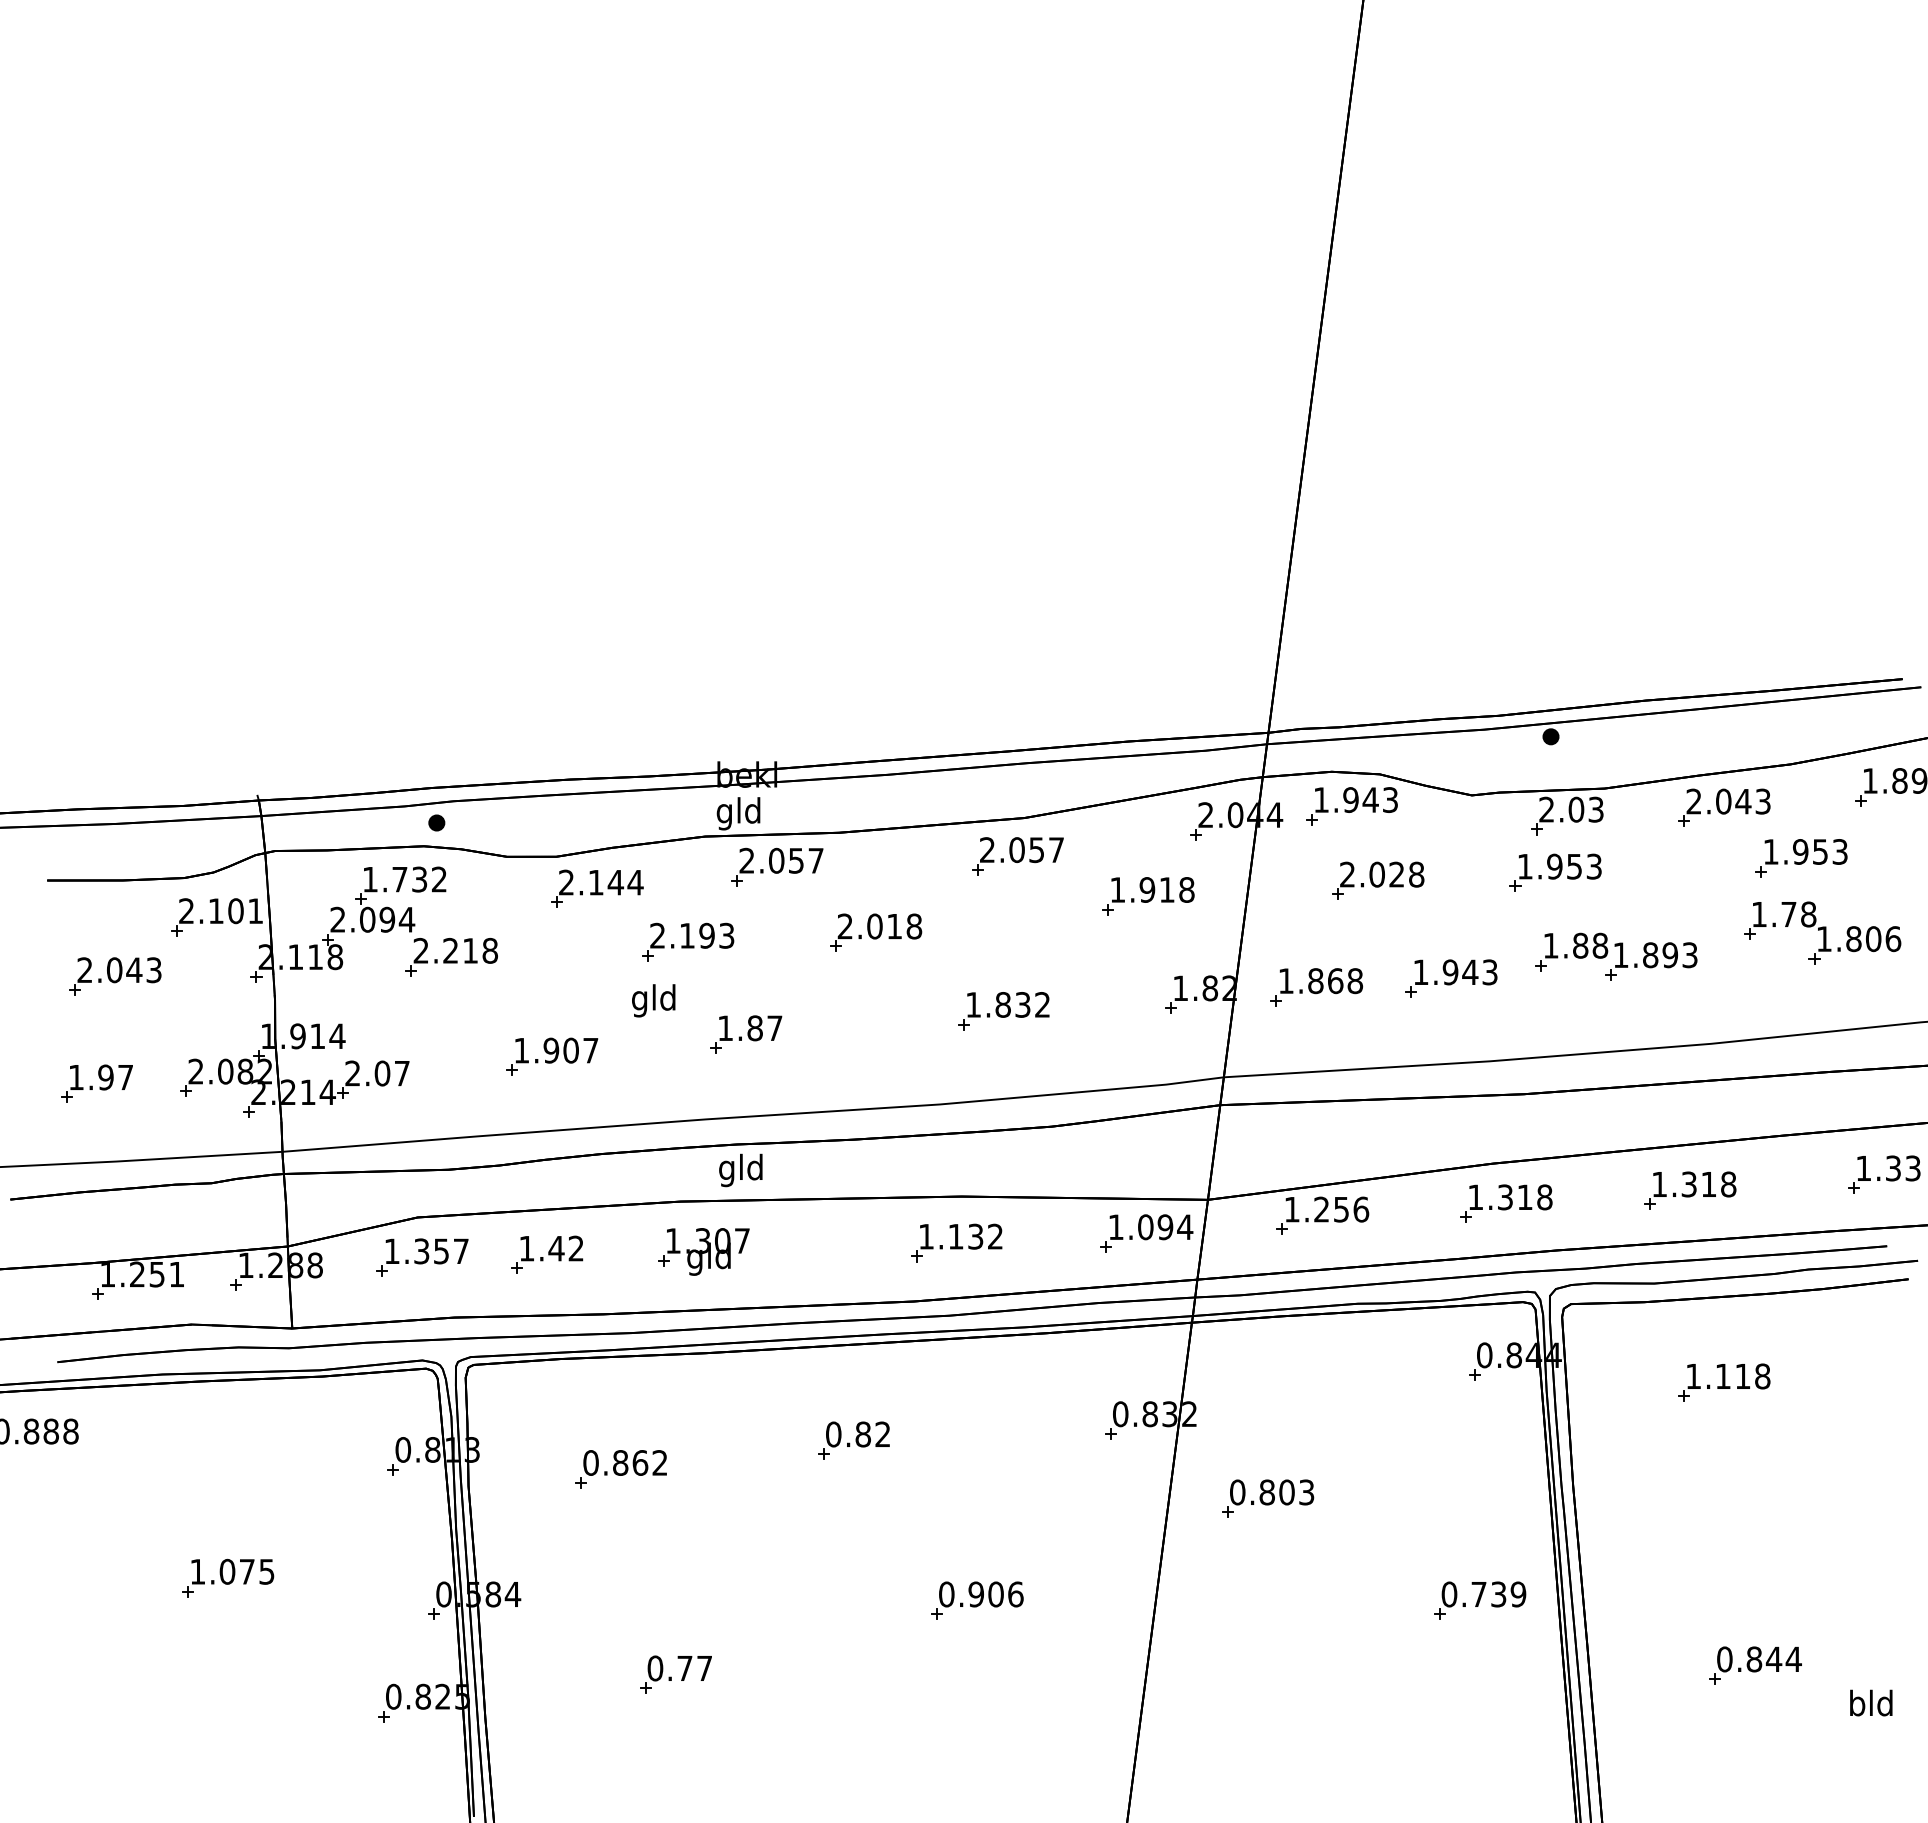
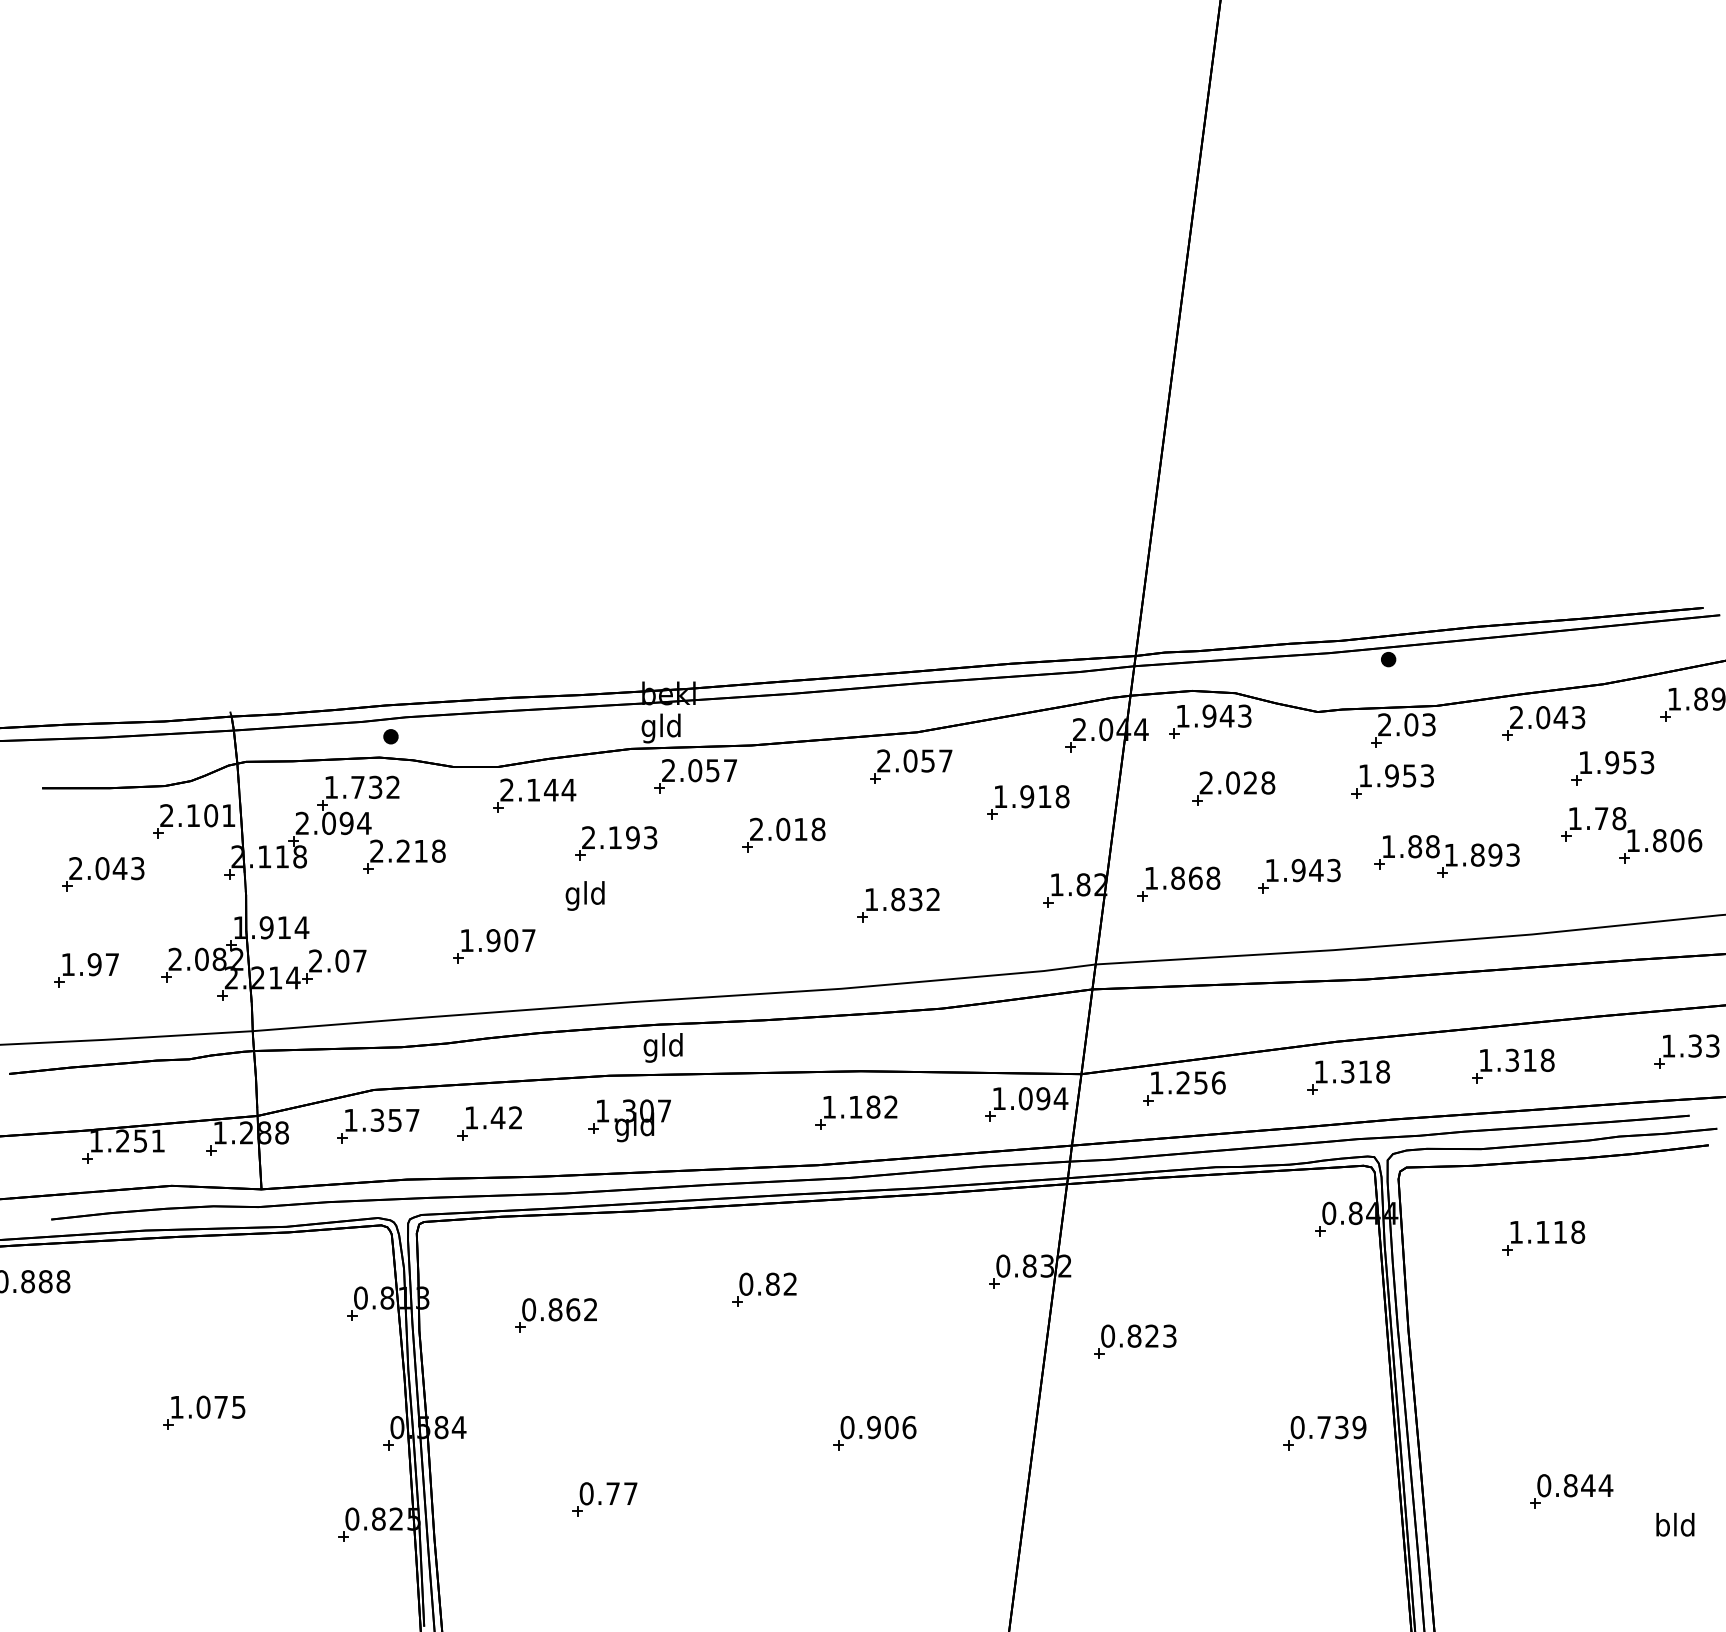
part: (746, 1034) -> (668, 926), removed
text: (975, 1236) -> (873, 1107), 1.132 -> 1.182
text: (1286, 1492) -> (1151, 1336), 0.803 -> 0.823

